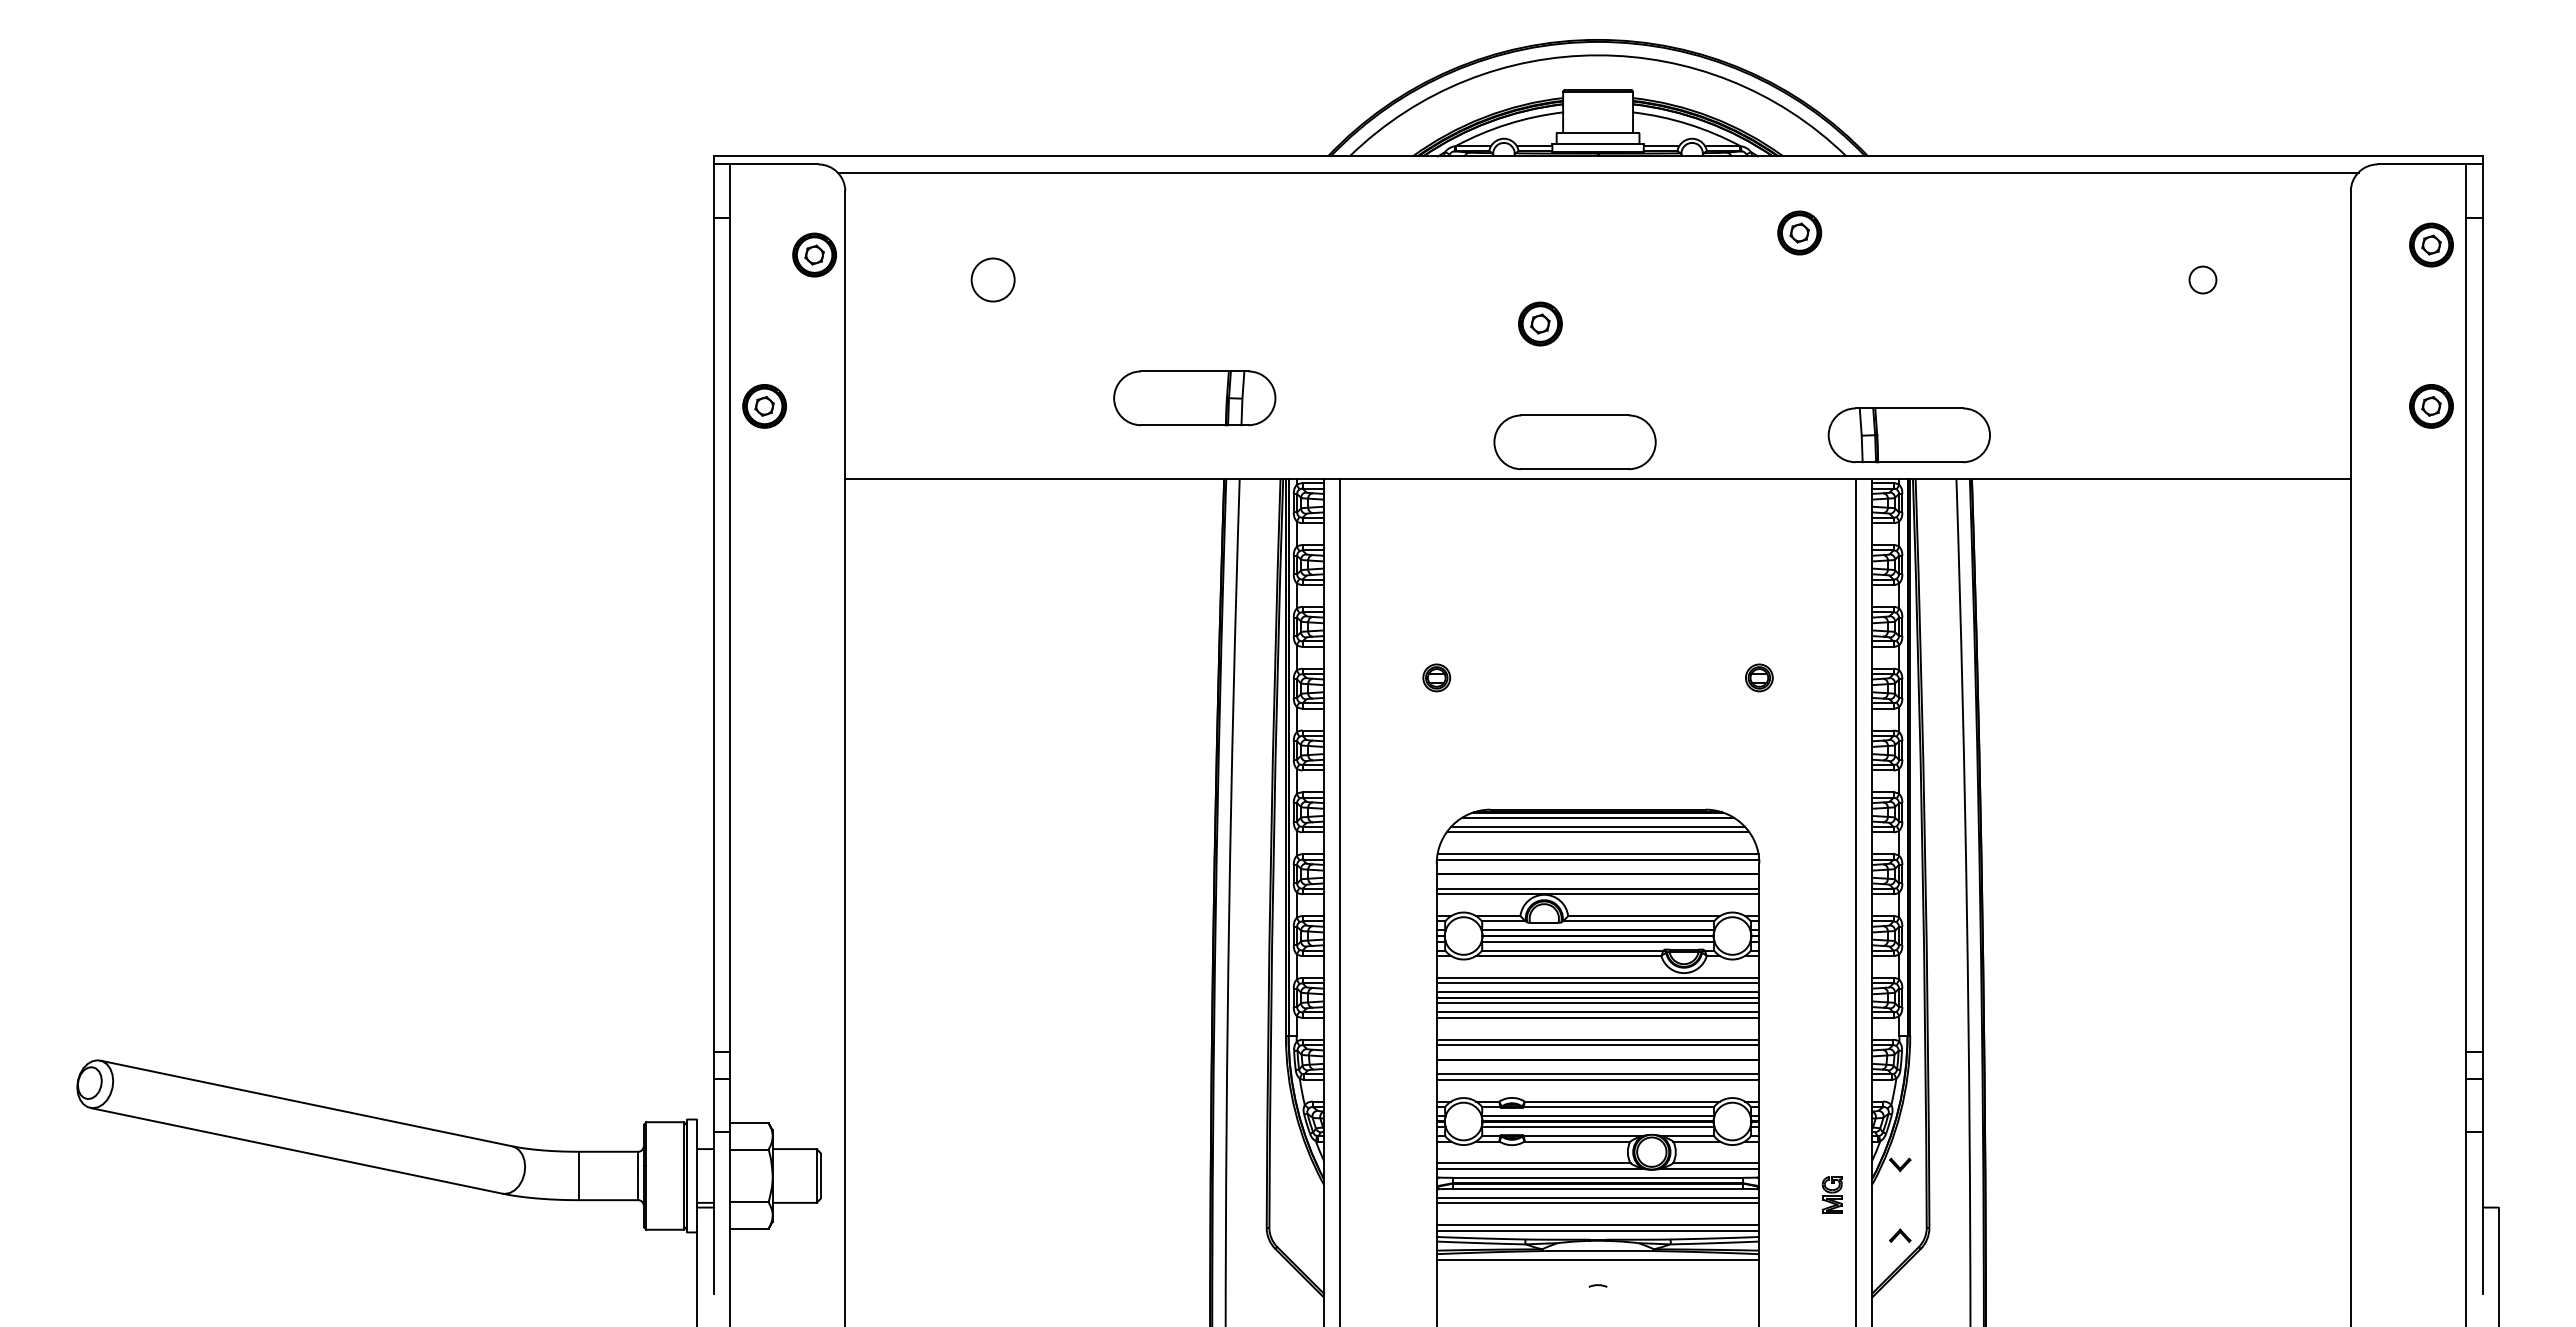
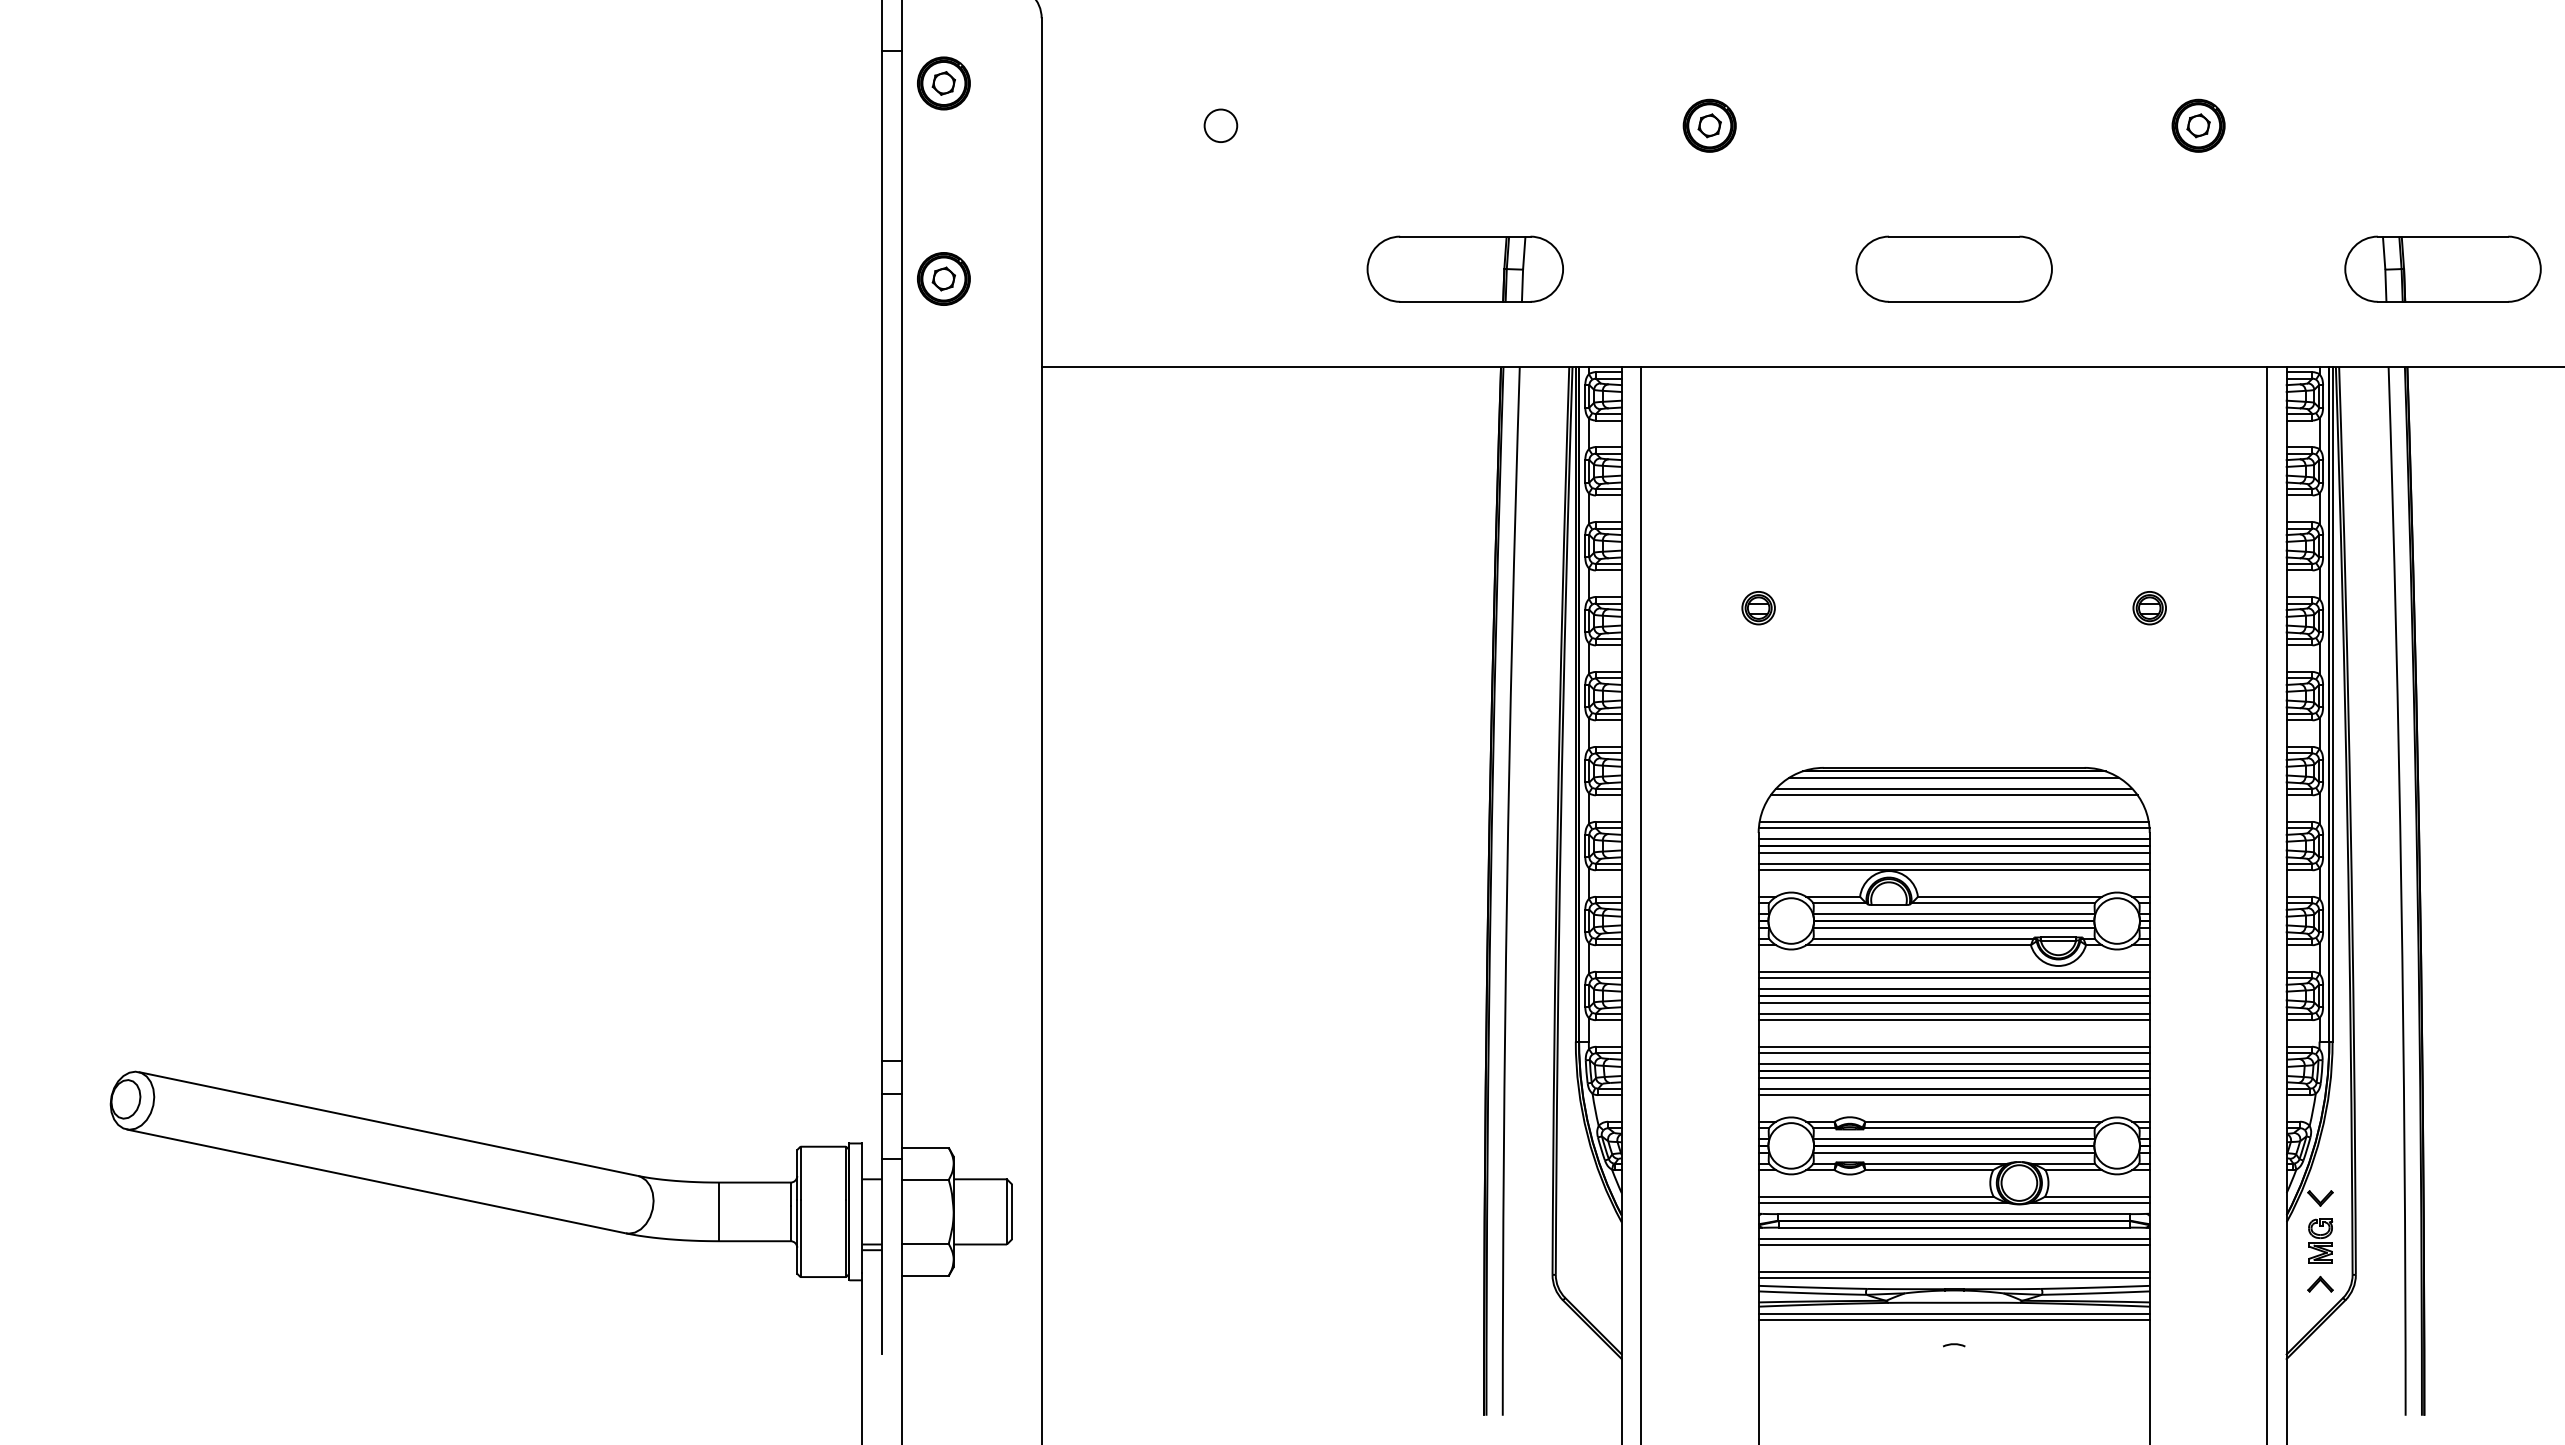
part: (1799, 232) -> (2198, 125), moved
part: (814, 254) -> (943, 82), moved
circle: (992, 279) -> (1220, 125), size x0.62
part: (1540, 323) -> (1709, 125), moved
part: (1908, 435) -> (2442, 269), moved
part: (1574, 442) -> (1953, 269), moved
line: (1597, 868) -> (1953, 839), added
line: (1597, 879) -> (1953, 852), added
line: (1597, 1054) -> (1953, 1064), added
line: (1597, 1065) -> (1953, 1077), added
part: (1831, 1194) -> (2319, 1240), moved
line: (1597, 1265) -> (1953, 1320), added

